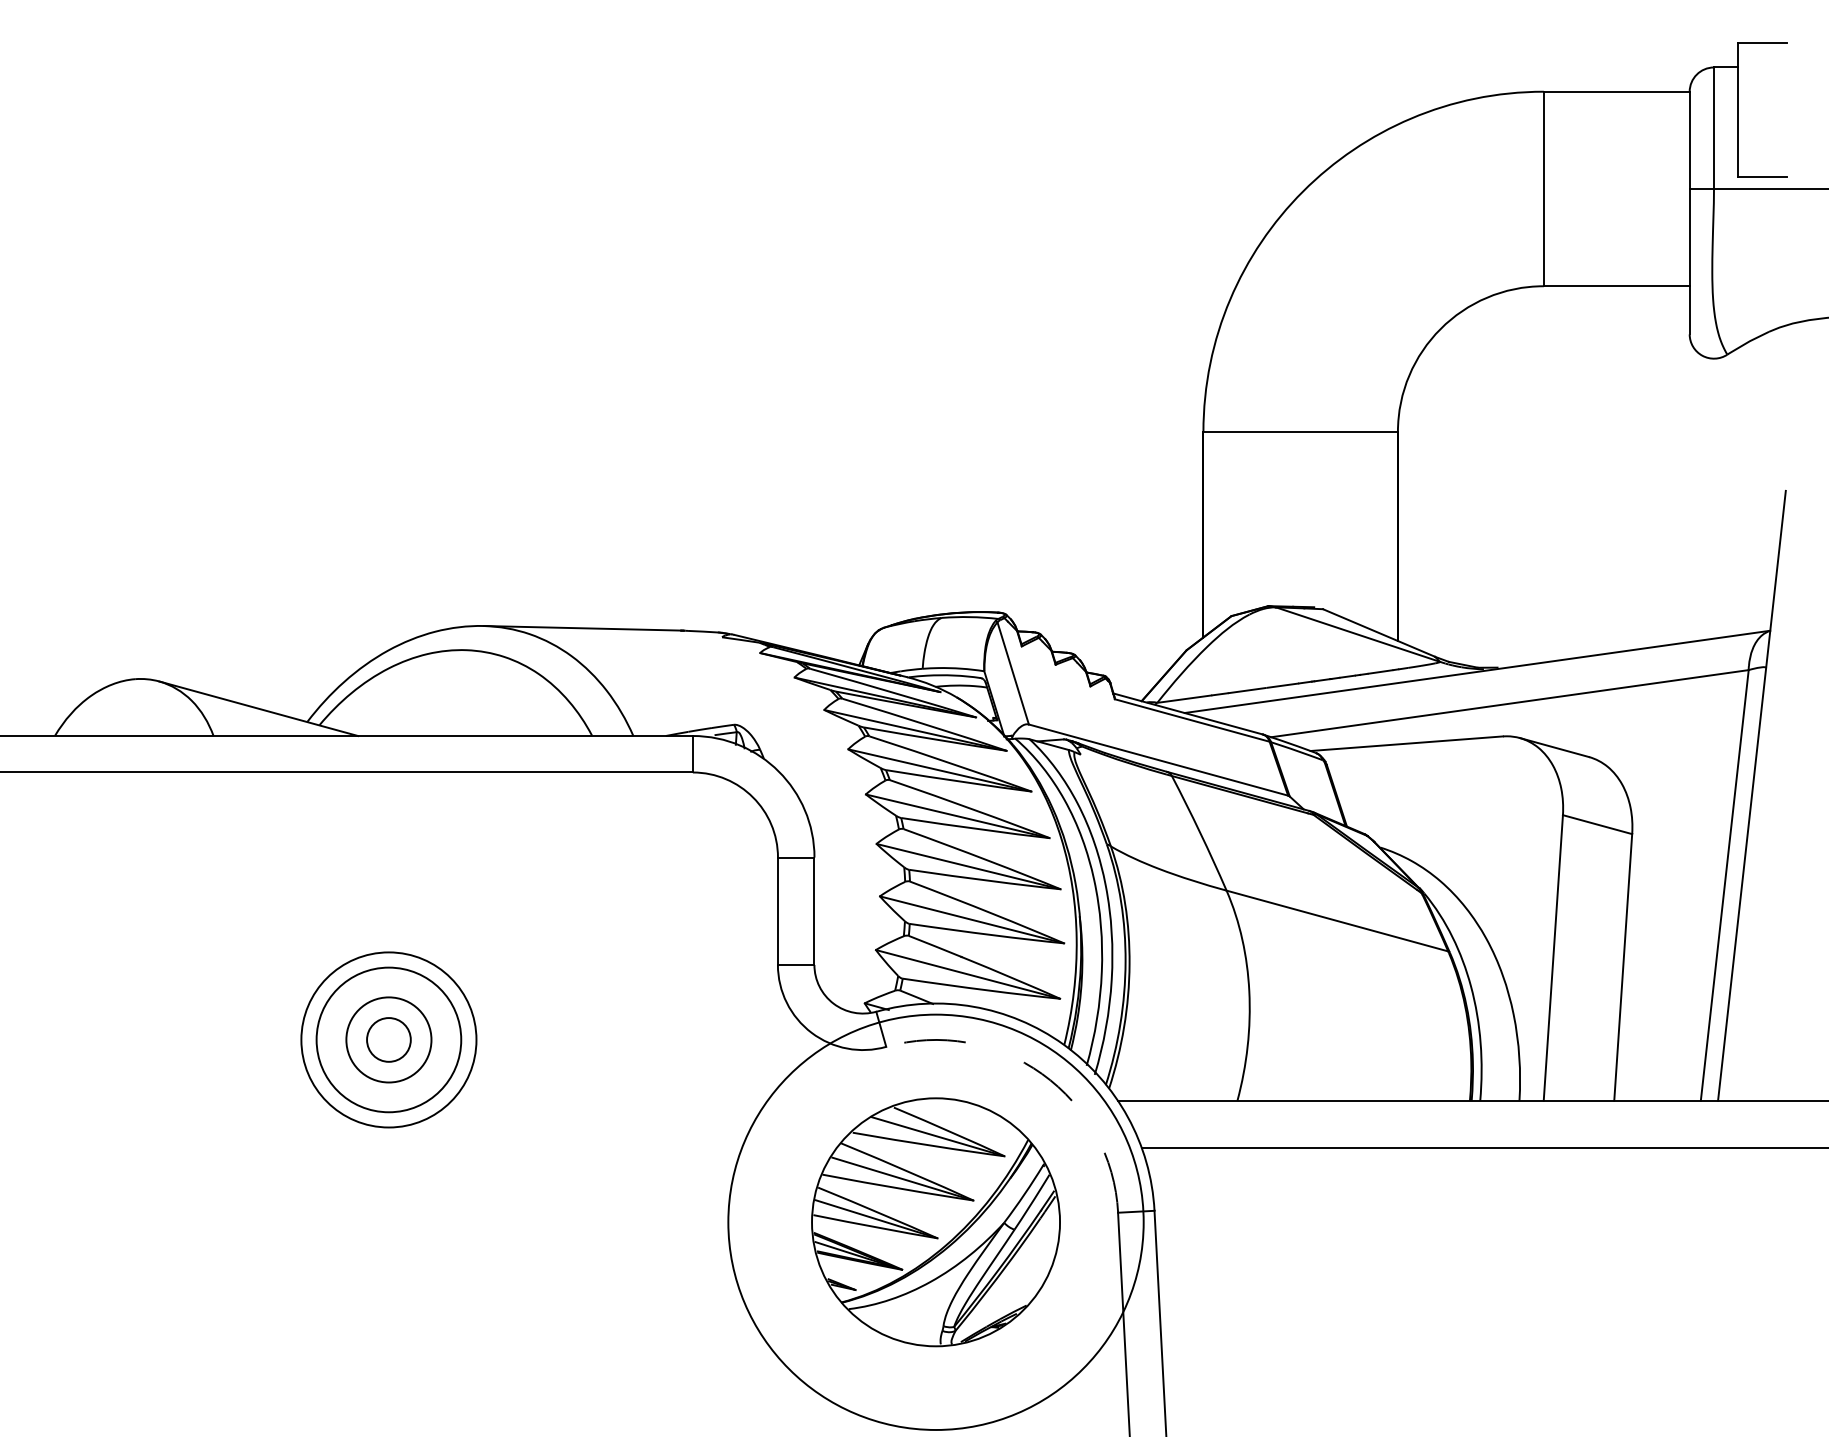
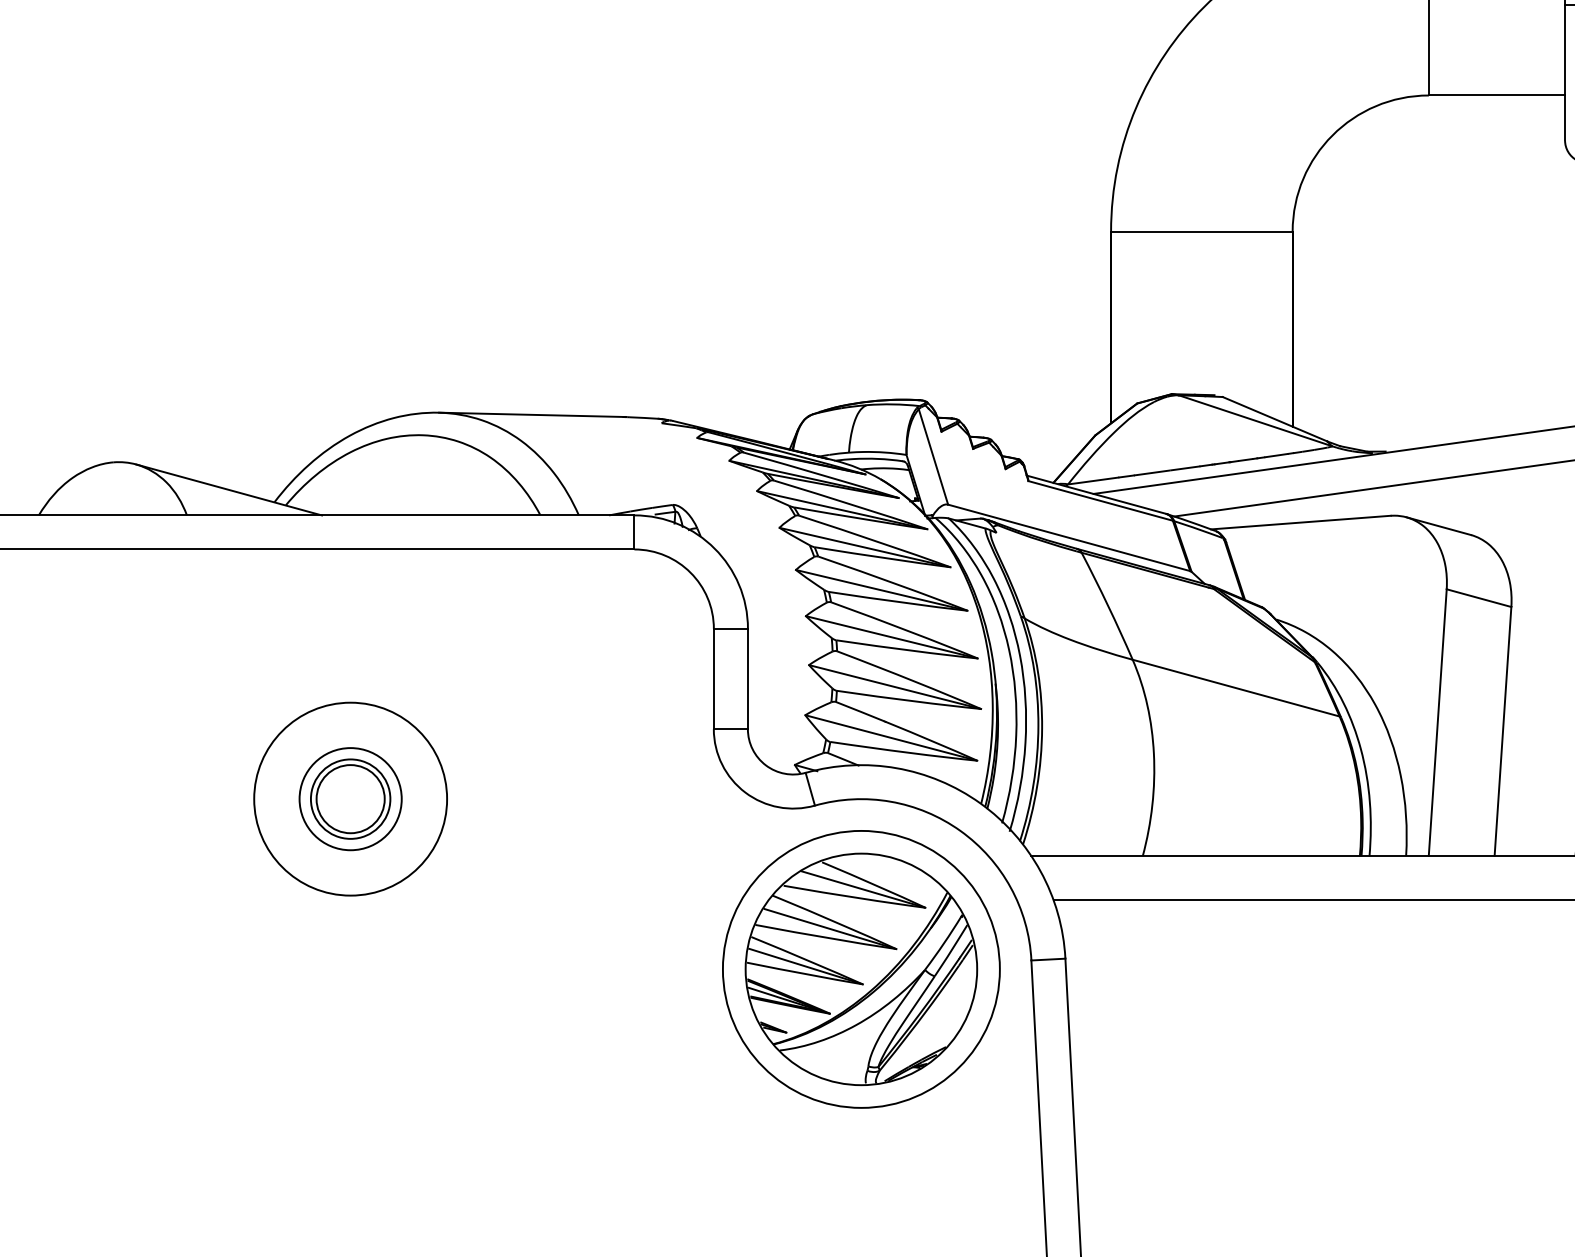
circle: (388, 1039) -> (350, 798), size x0.62
circle: (388, 1039) -> (350, 798), size x1.43
circle: (388, 1039) -> (350, 798), size x1.67
arc: (1042, 1074) -> (960, 831), dashed -> solid
circle: (935, 1221) -> (860, 968), size x0.71

